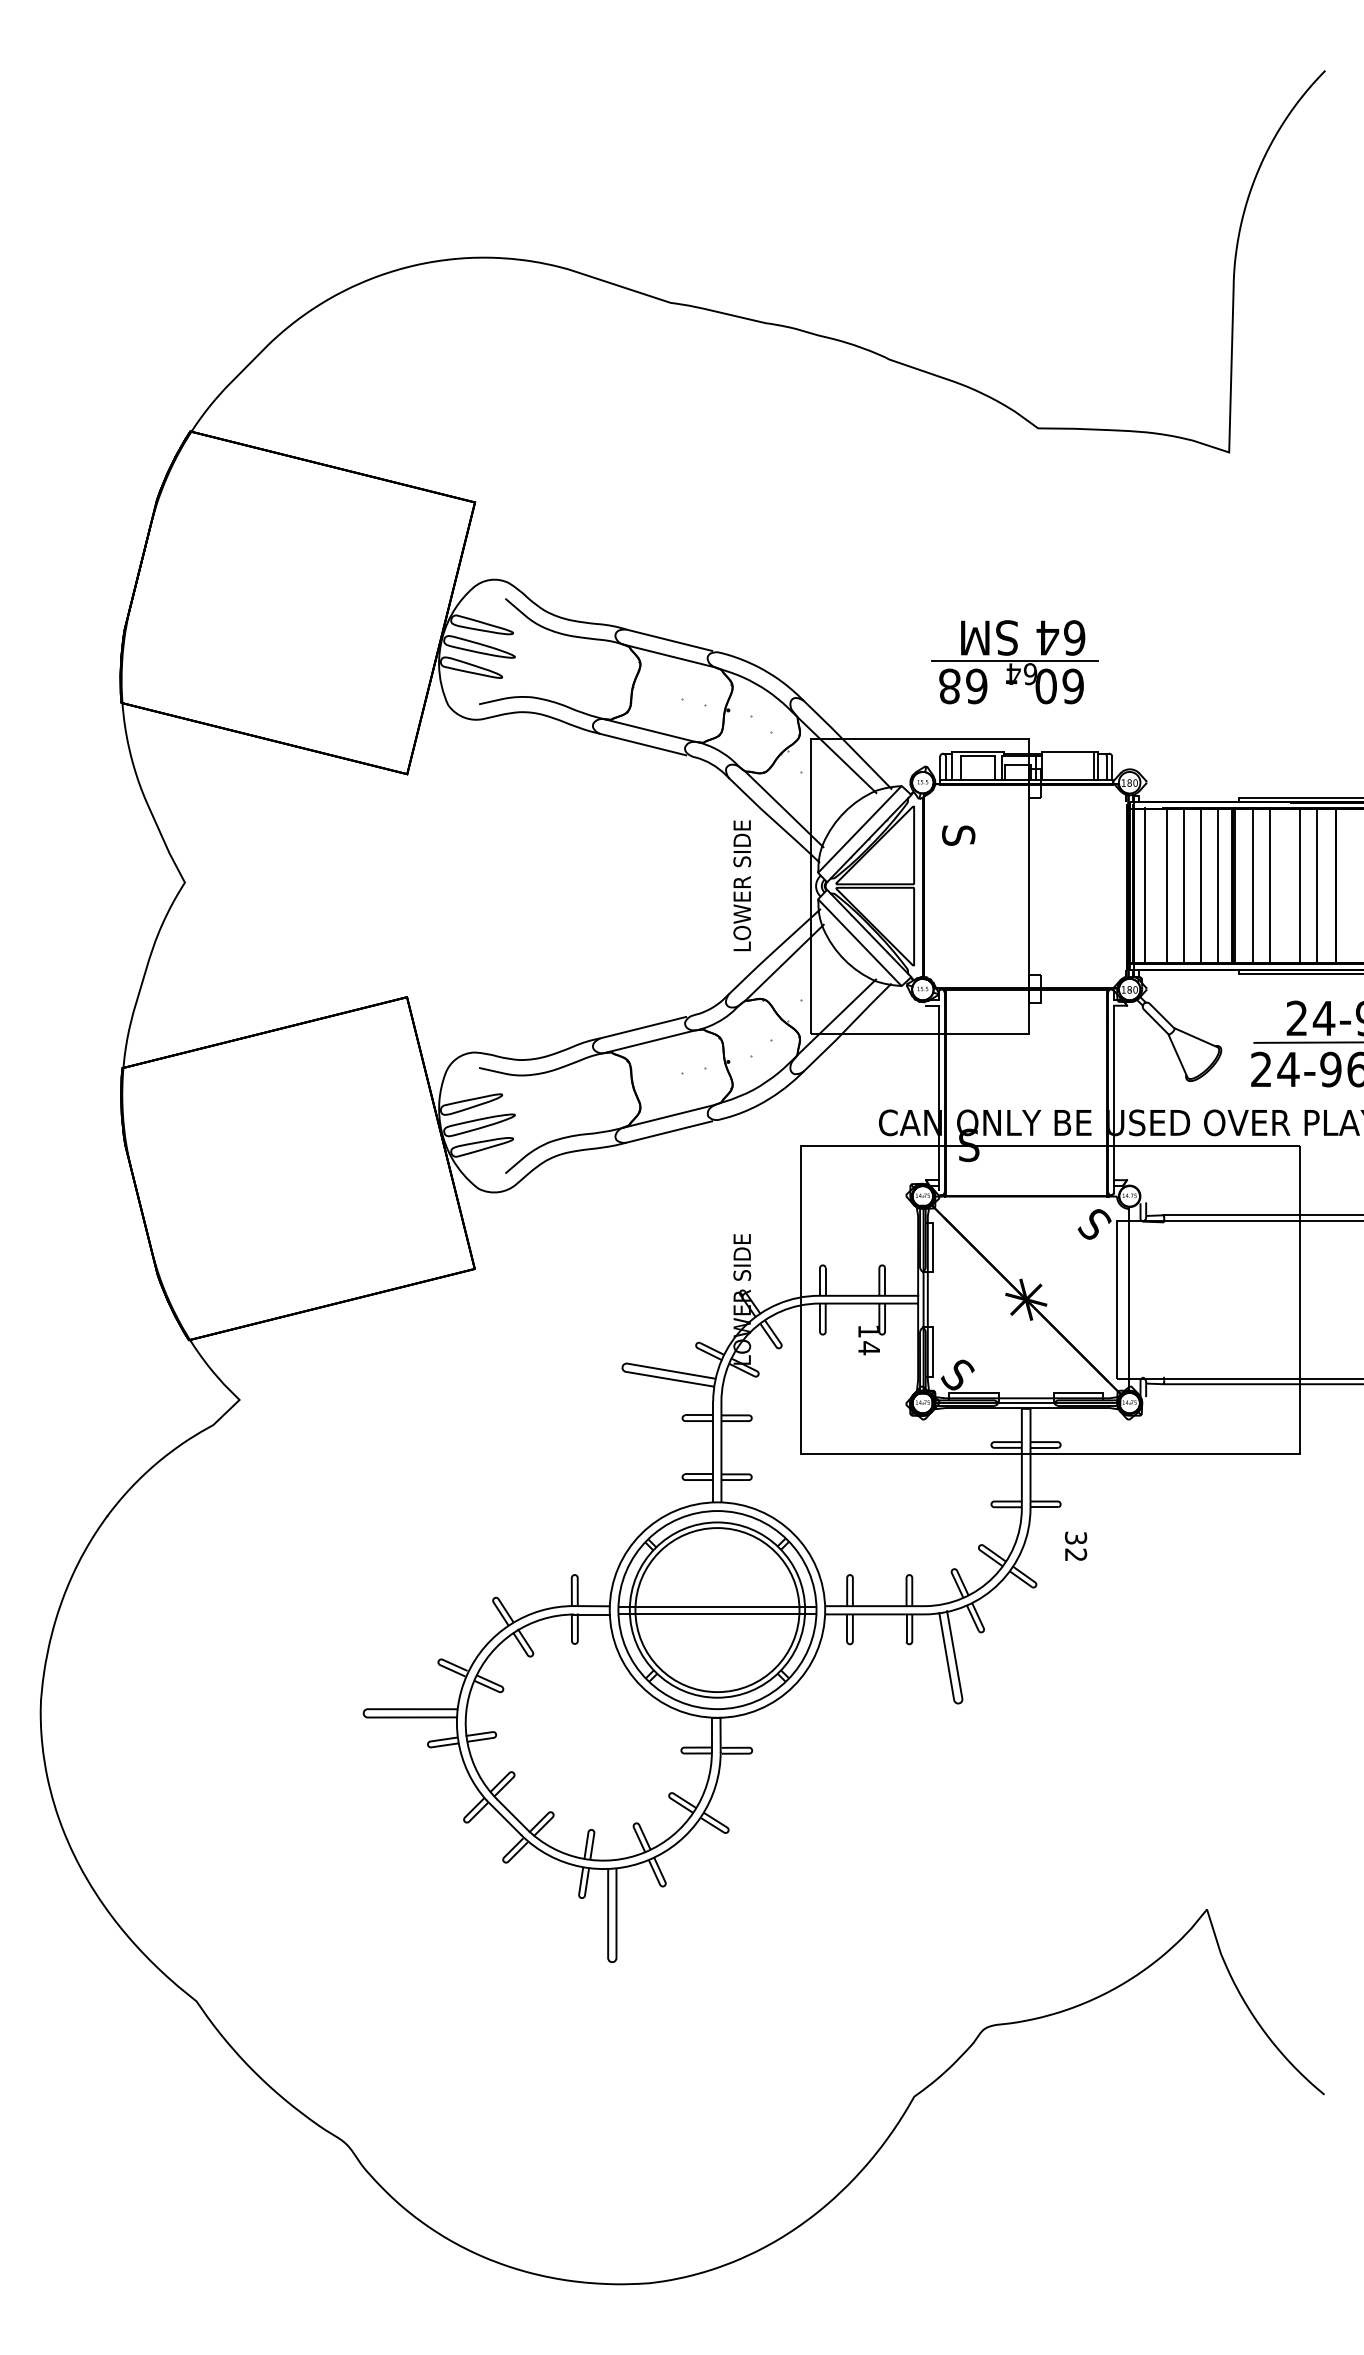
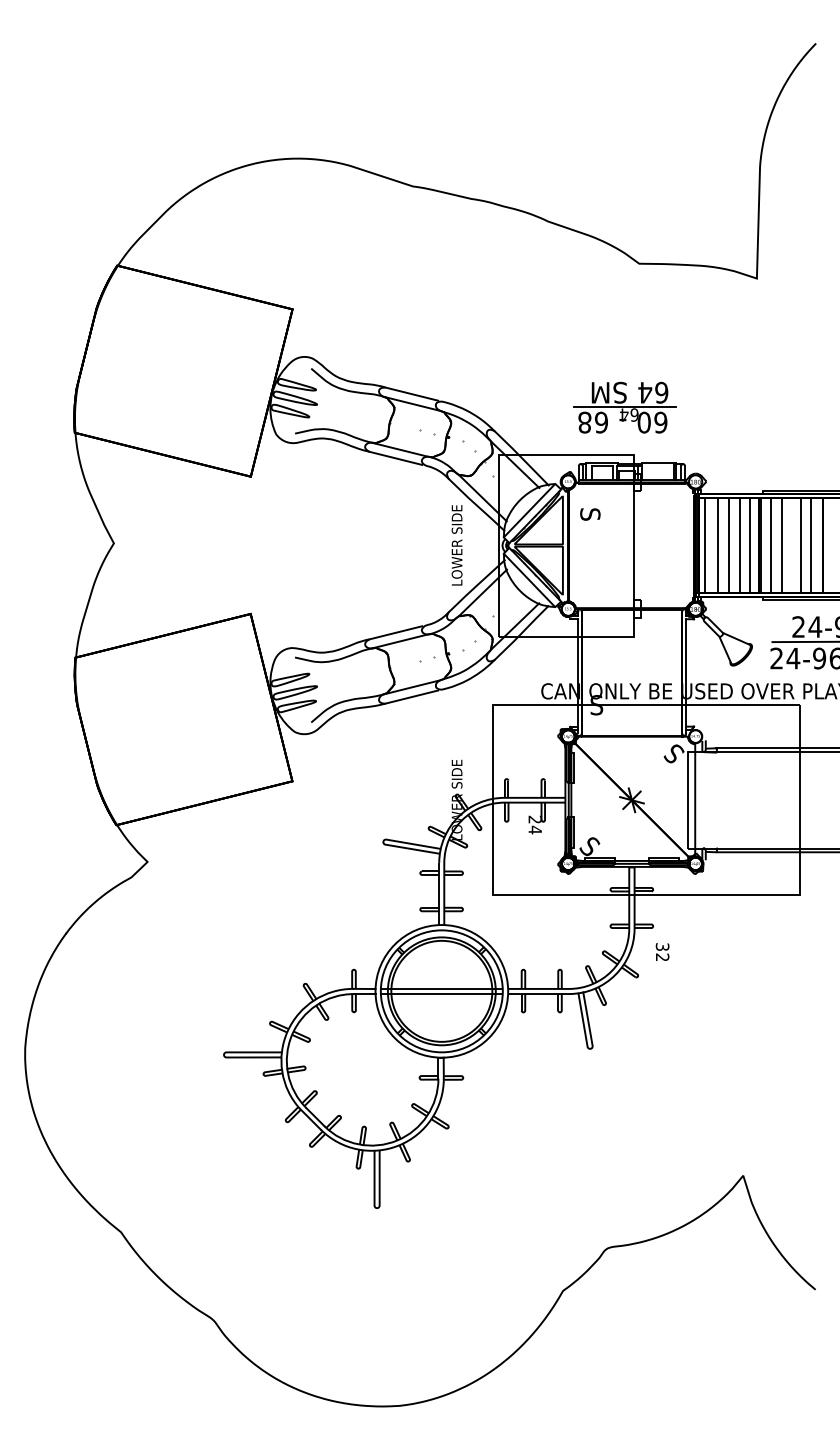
text: (867, 1330) -> (534, 819), 14 -> 24

